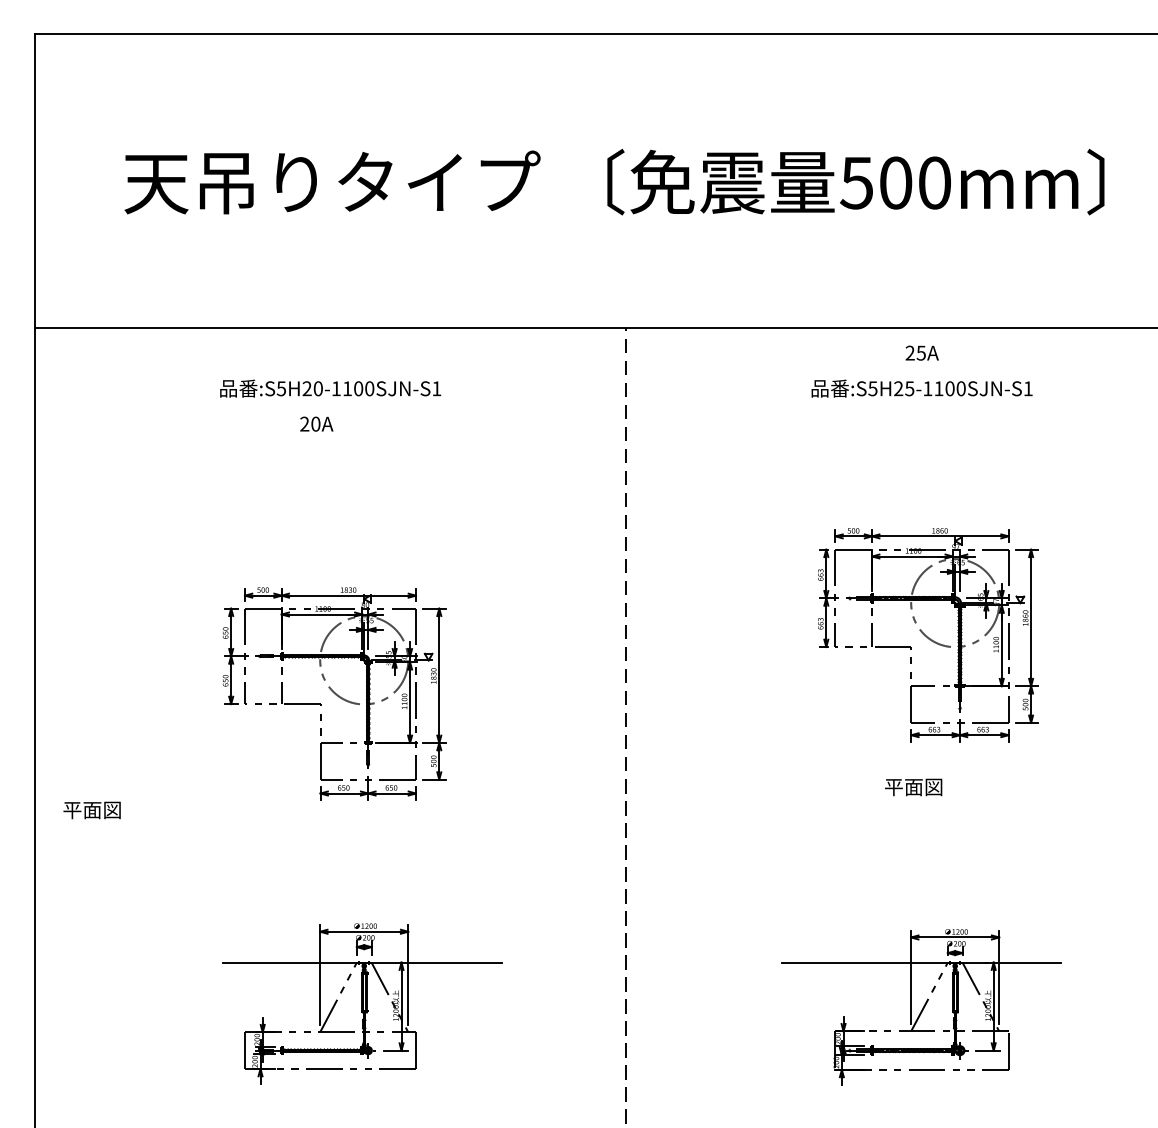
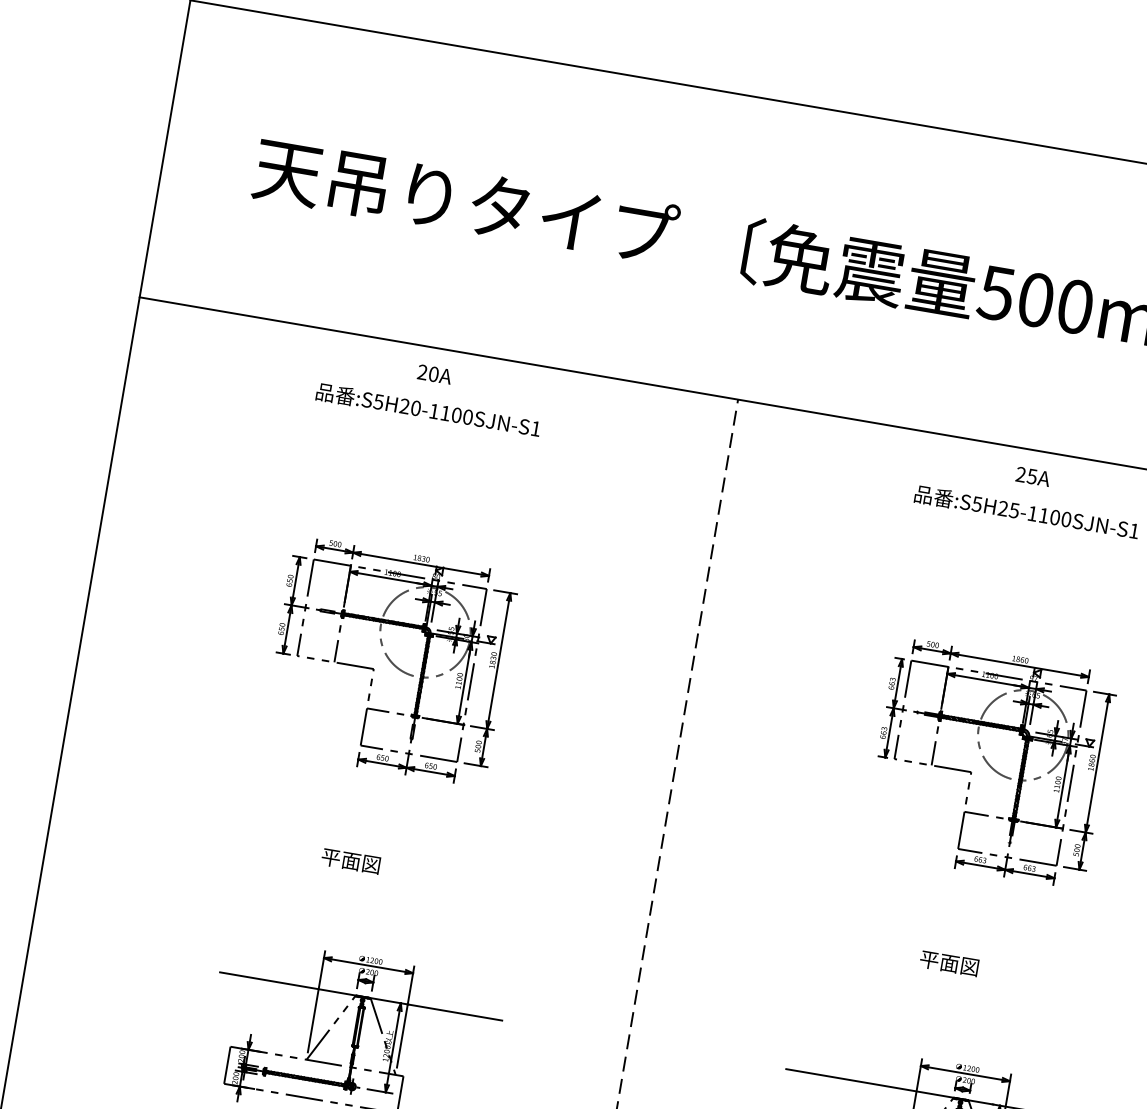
text: (316, 423) -> (434, 373), moved
part: (334, 693) -> (389, 660), moved
text: (913, 787) -> (949, 963), moved
text: (91, 810) -> (350, 861), moved

